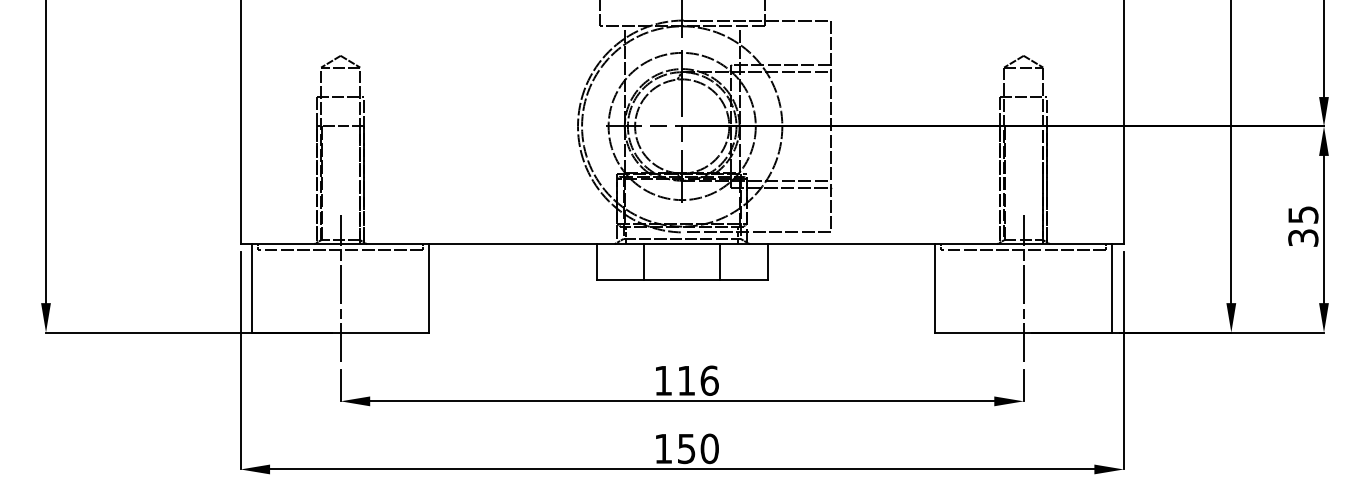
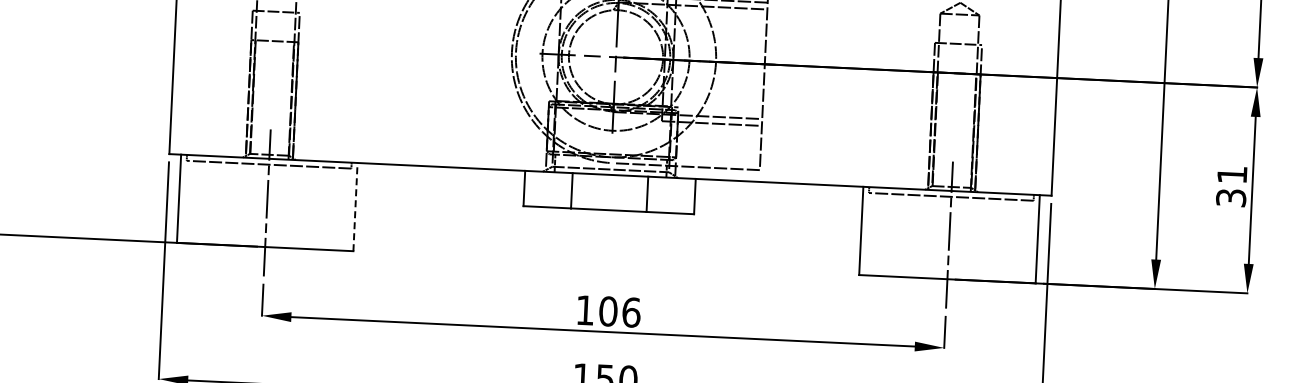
text: (1303, 214) -> (1232, 174), 35 -> 31
line: (429, 287) -> (356, 206), solid -> dashed
text: (686, 380) -> (608, 311), 116 -> 106

